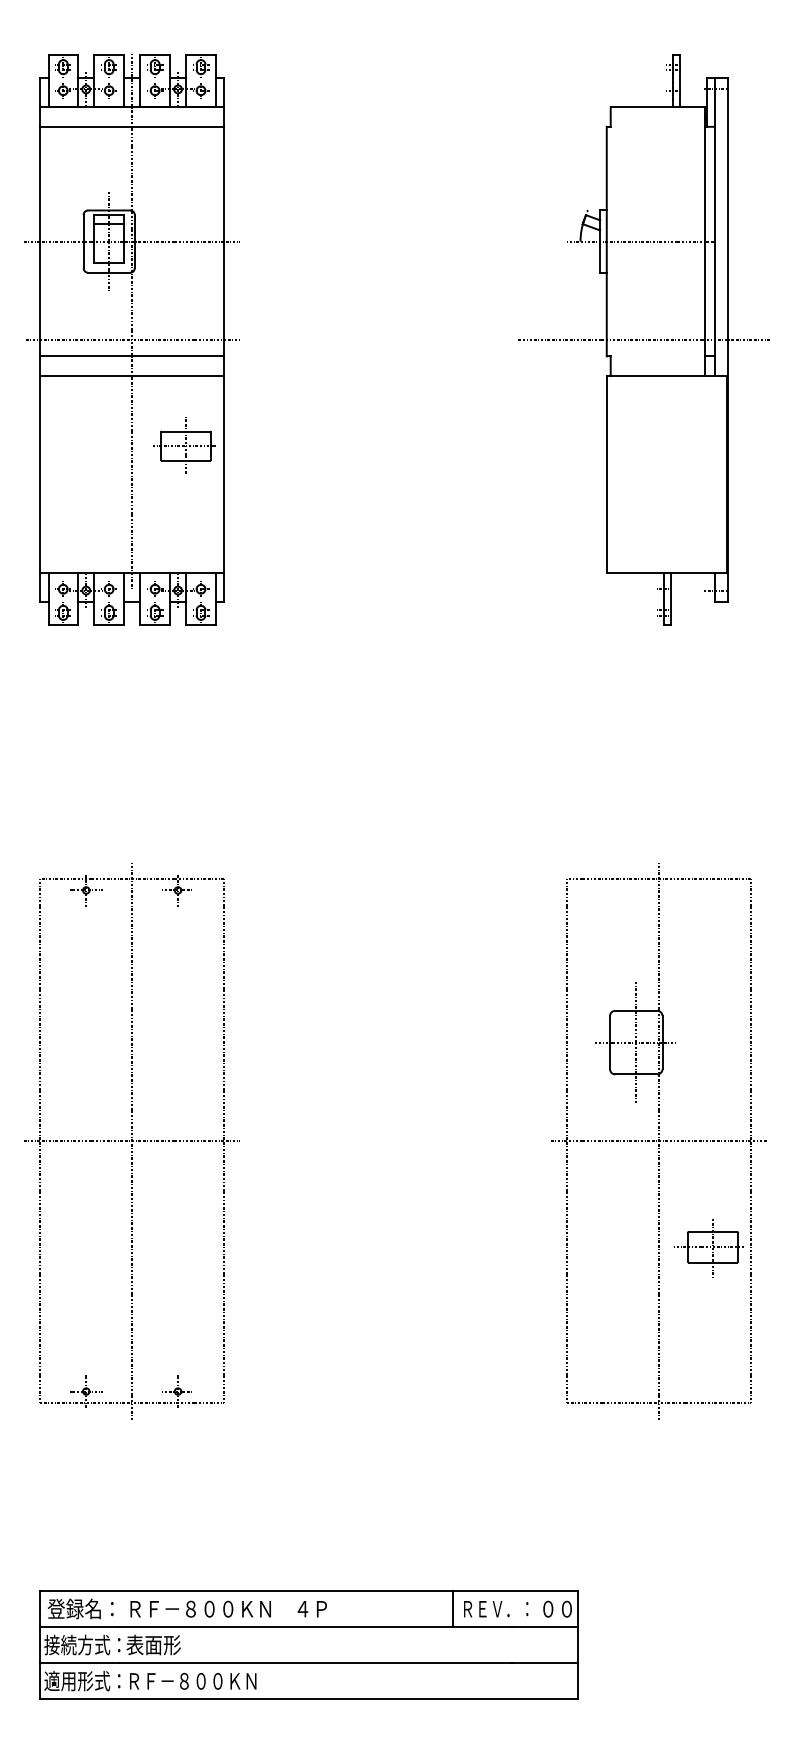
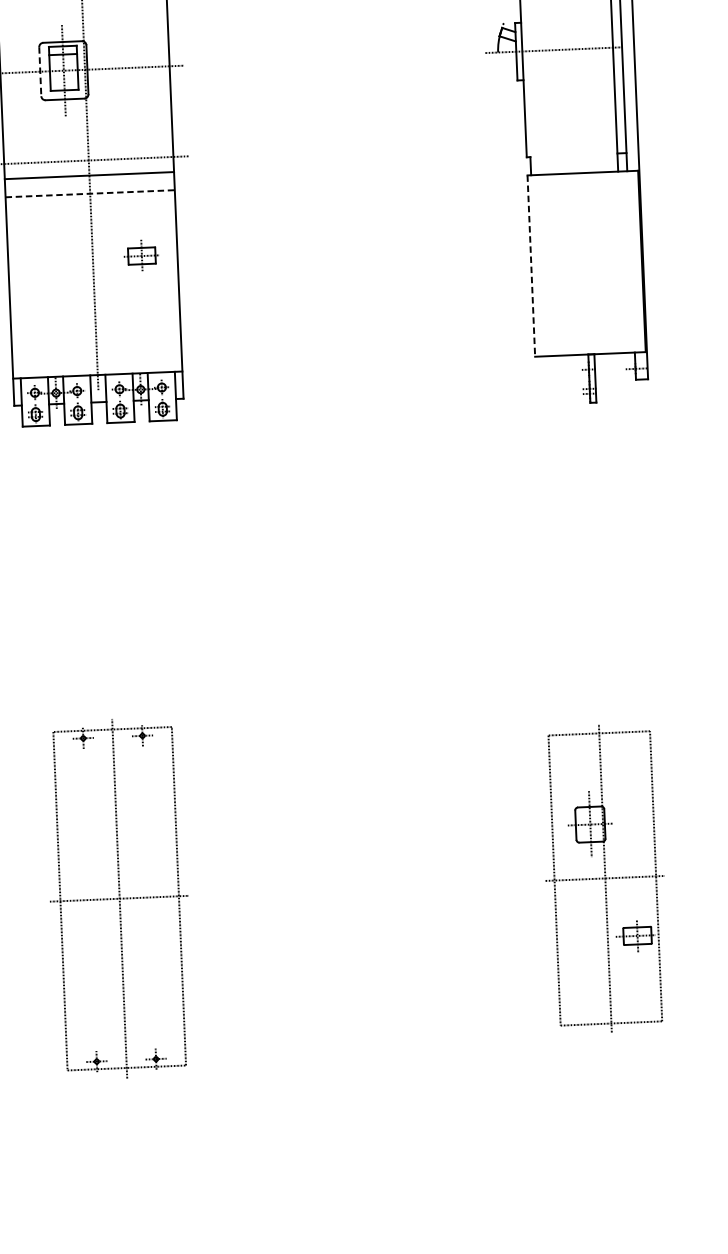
line: (83, 241) -> (40, 71), solid -> dashed
line: (644, 340) -> (560, 141), removed
line: (132, 376) -> (90, 194), solid -> dashed
part: (184, 445) -> (141, 255), size x0.6
line: (606, 474) -> (531, 266), solid -> dashed
part: (131, 1141) -> (119, 899), size x0.7
part: (658, 1141) -> (604, 878), size x0.6

